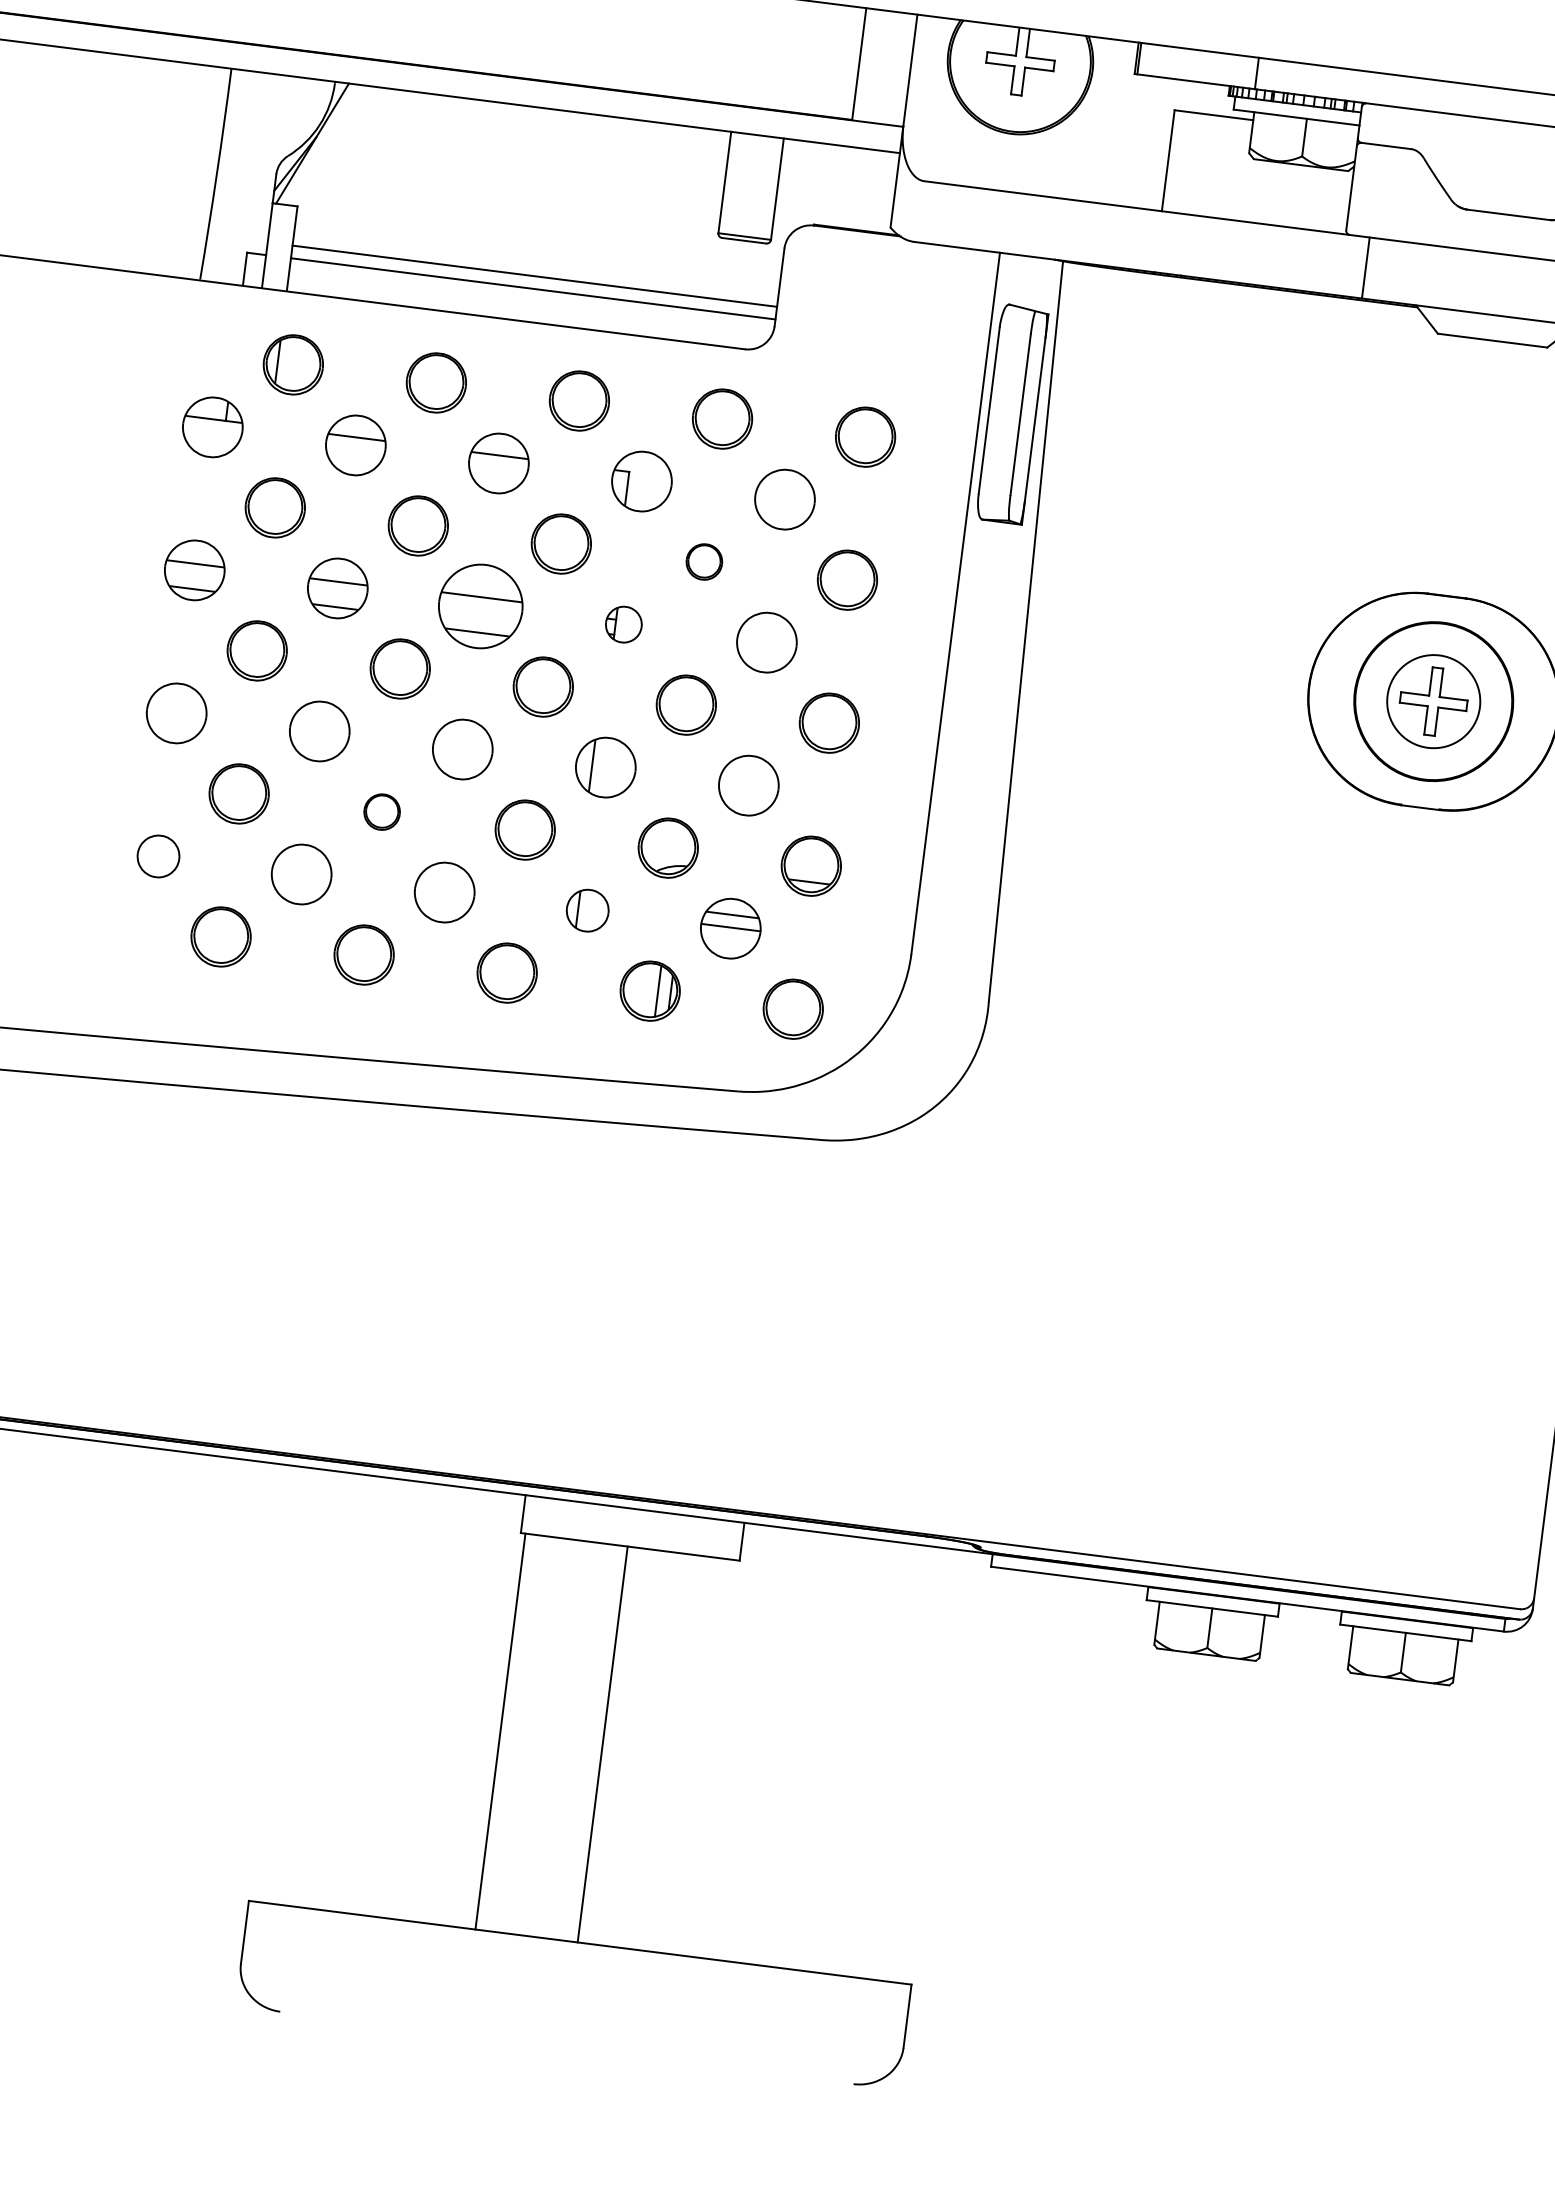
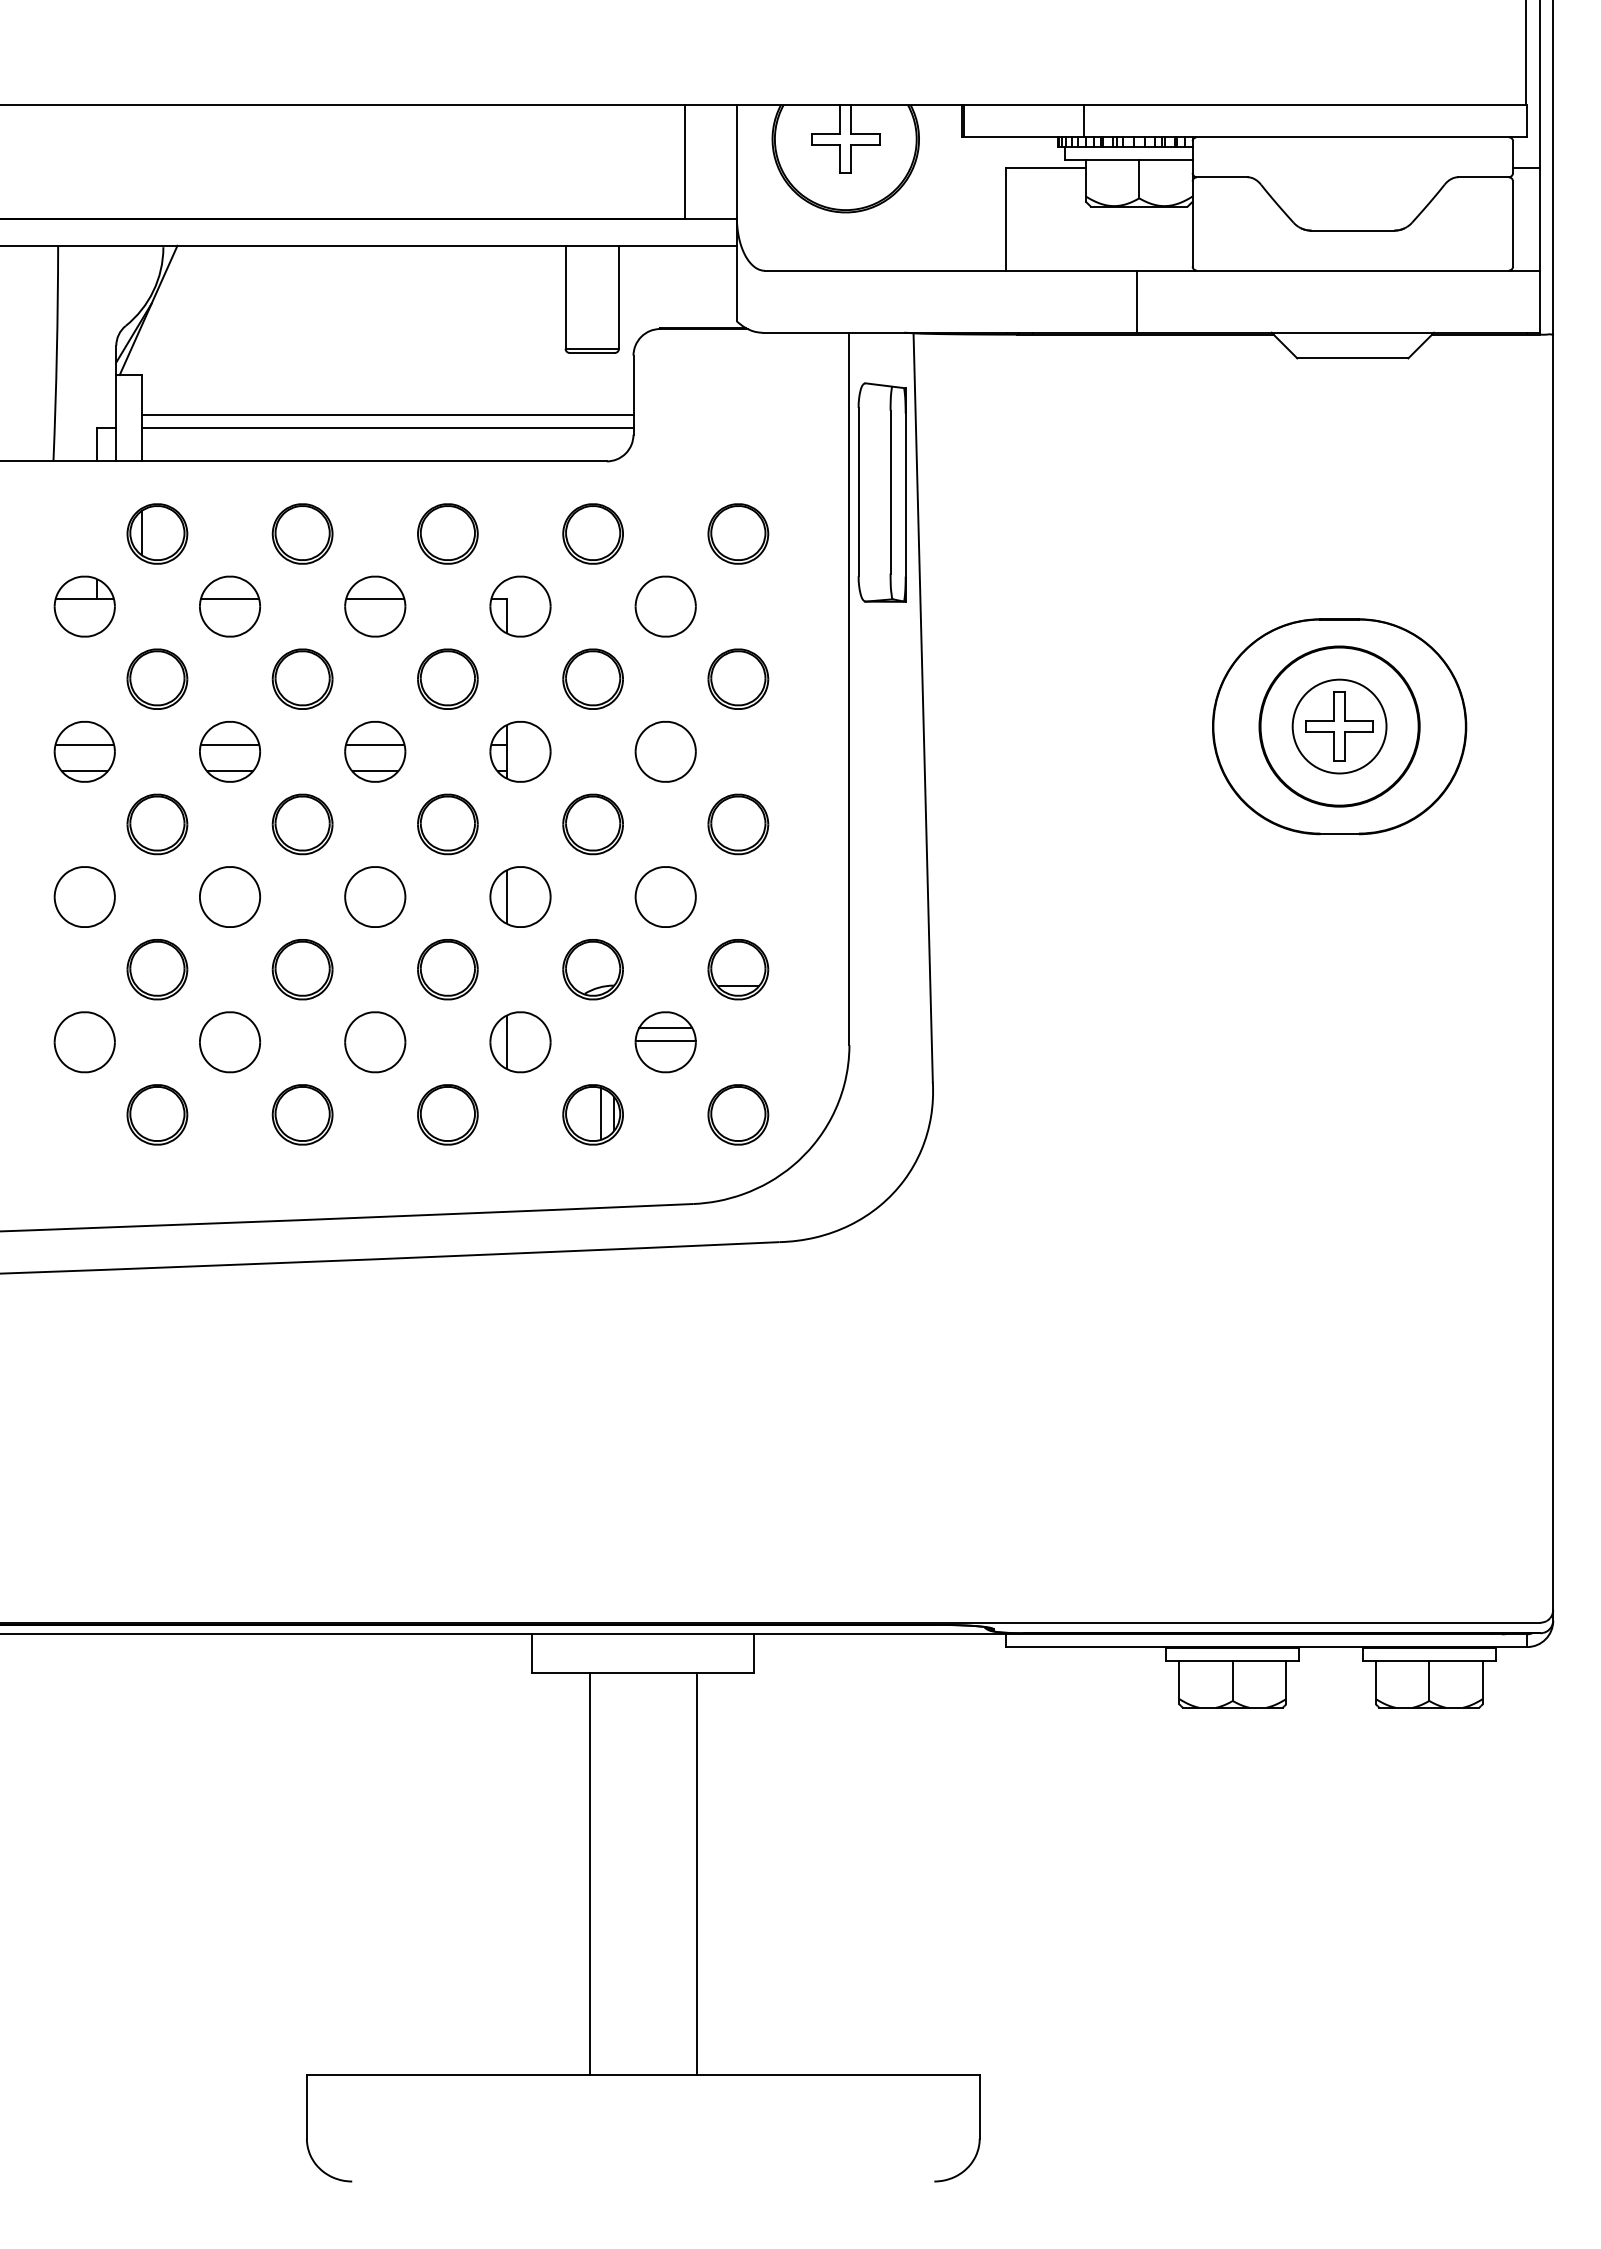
line: (1365, 267) -> (1136, 301), moved
part: (703, 561) -> (592, 678), size x1.67
part: (481, 606) -> (375, 751), size x0.71
part: (623, 624) -> (520, 751), size x1.67
part: (382, 811) -> (302, 969), size x1.67
part: (158, 856) -> (84, 1042), size x1.43
part: (587, 910) -> (520, 1042), size x1.43
line: (500, 1731) -> (589, 1873), moved
line: (602, 1744) -> (696, 1873), moved

